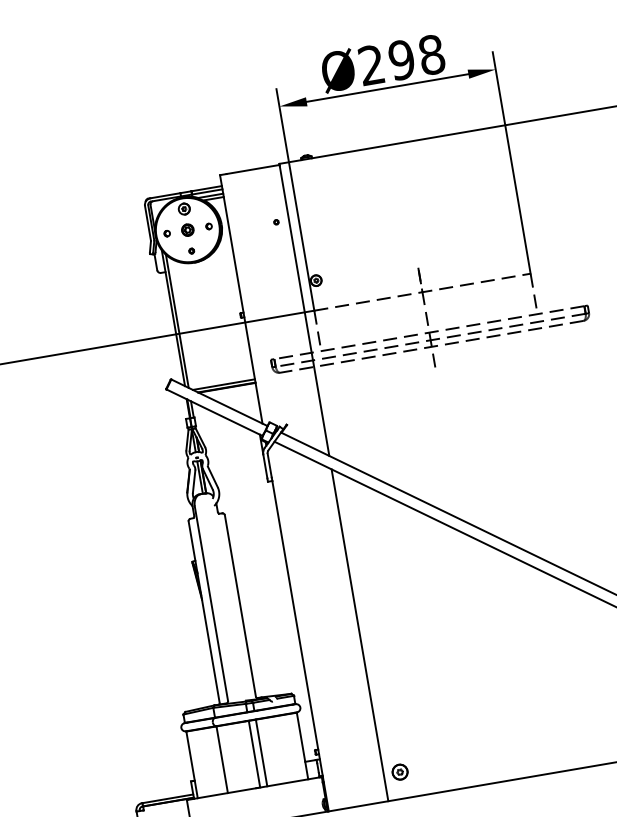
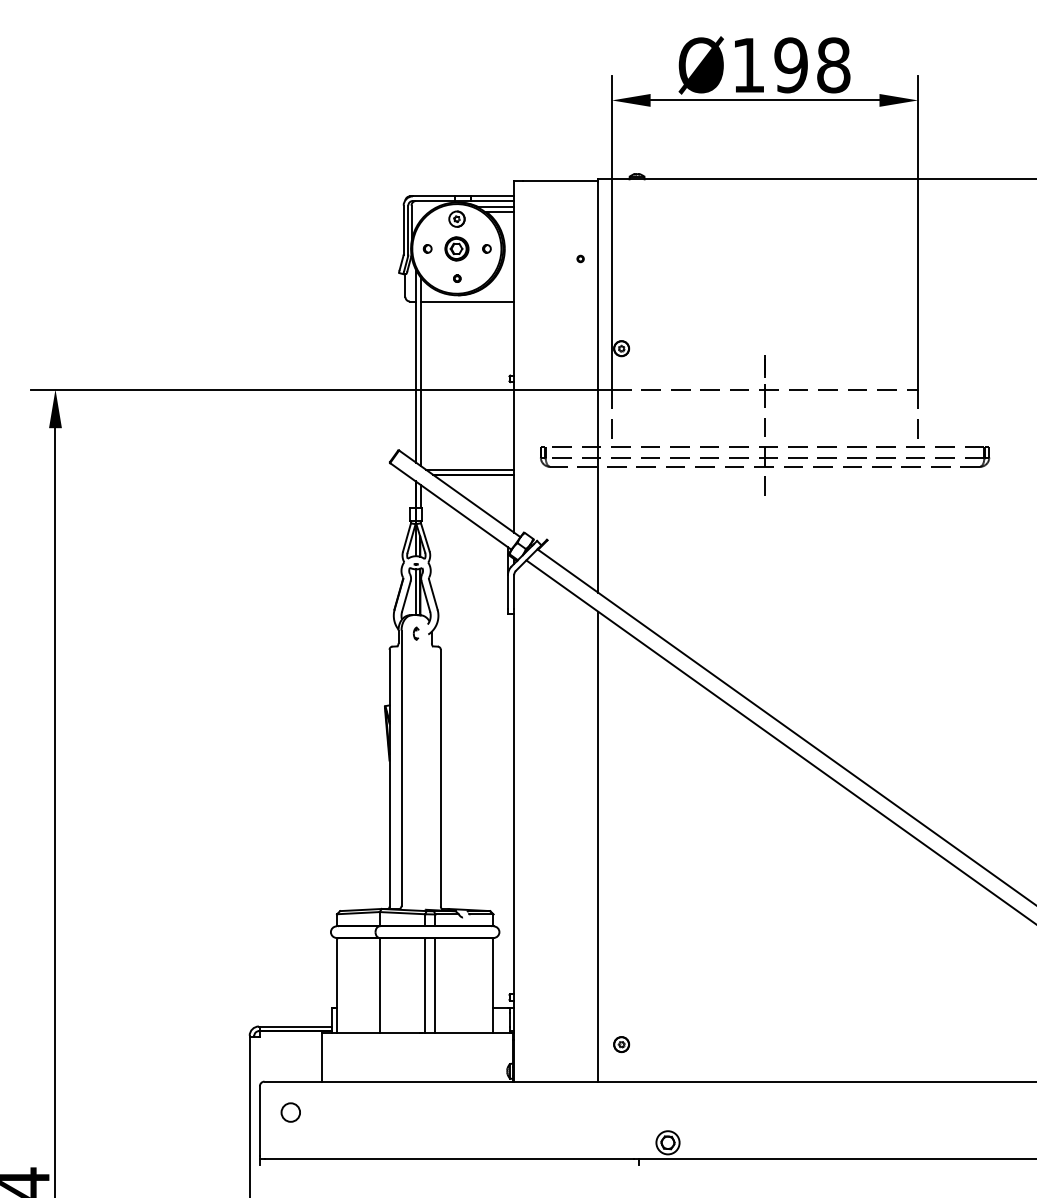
text: (370, 64) -> (747, 64), Ø298 -> Ø198
part: (187, 229) -> (456, 248), size x1.43
line: (201, 265) -> (467, 301), added
part: (205, 506) -> (416, 633), added
part: (400, 772) -> (621, 1044), size x0.71

